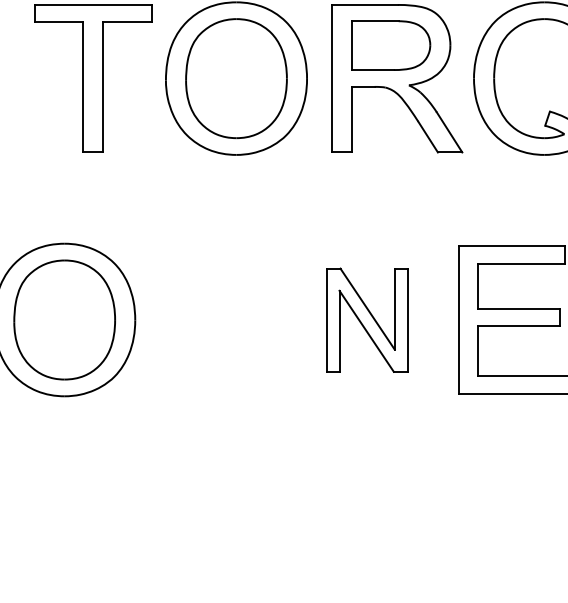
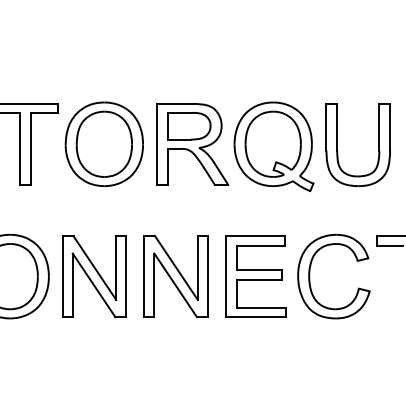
part: (218, 319) -> (94, 276), added
part: (366, 319) -> (175, 276), size x1.43

